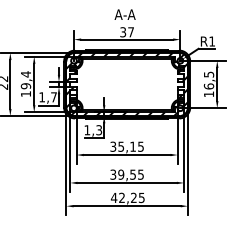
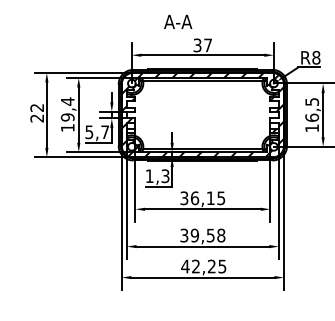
text: (125, 14) -> (178, 21), moved
text: (212, 41) -> (316, 57), R1 -> R8
text: (42, 97) -> (89, 132), 1,7 -> 5,7
text: (120, 146) -> (194, 198), 35,15 -> 36,15
text: (141, 174) -> (221, 235), 39,55 -> 39,58

